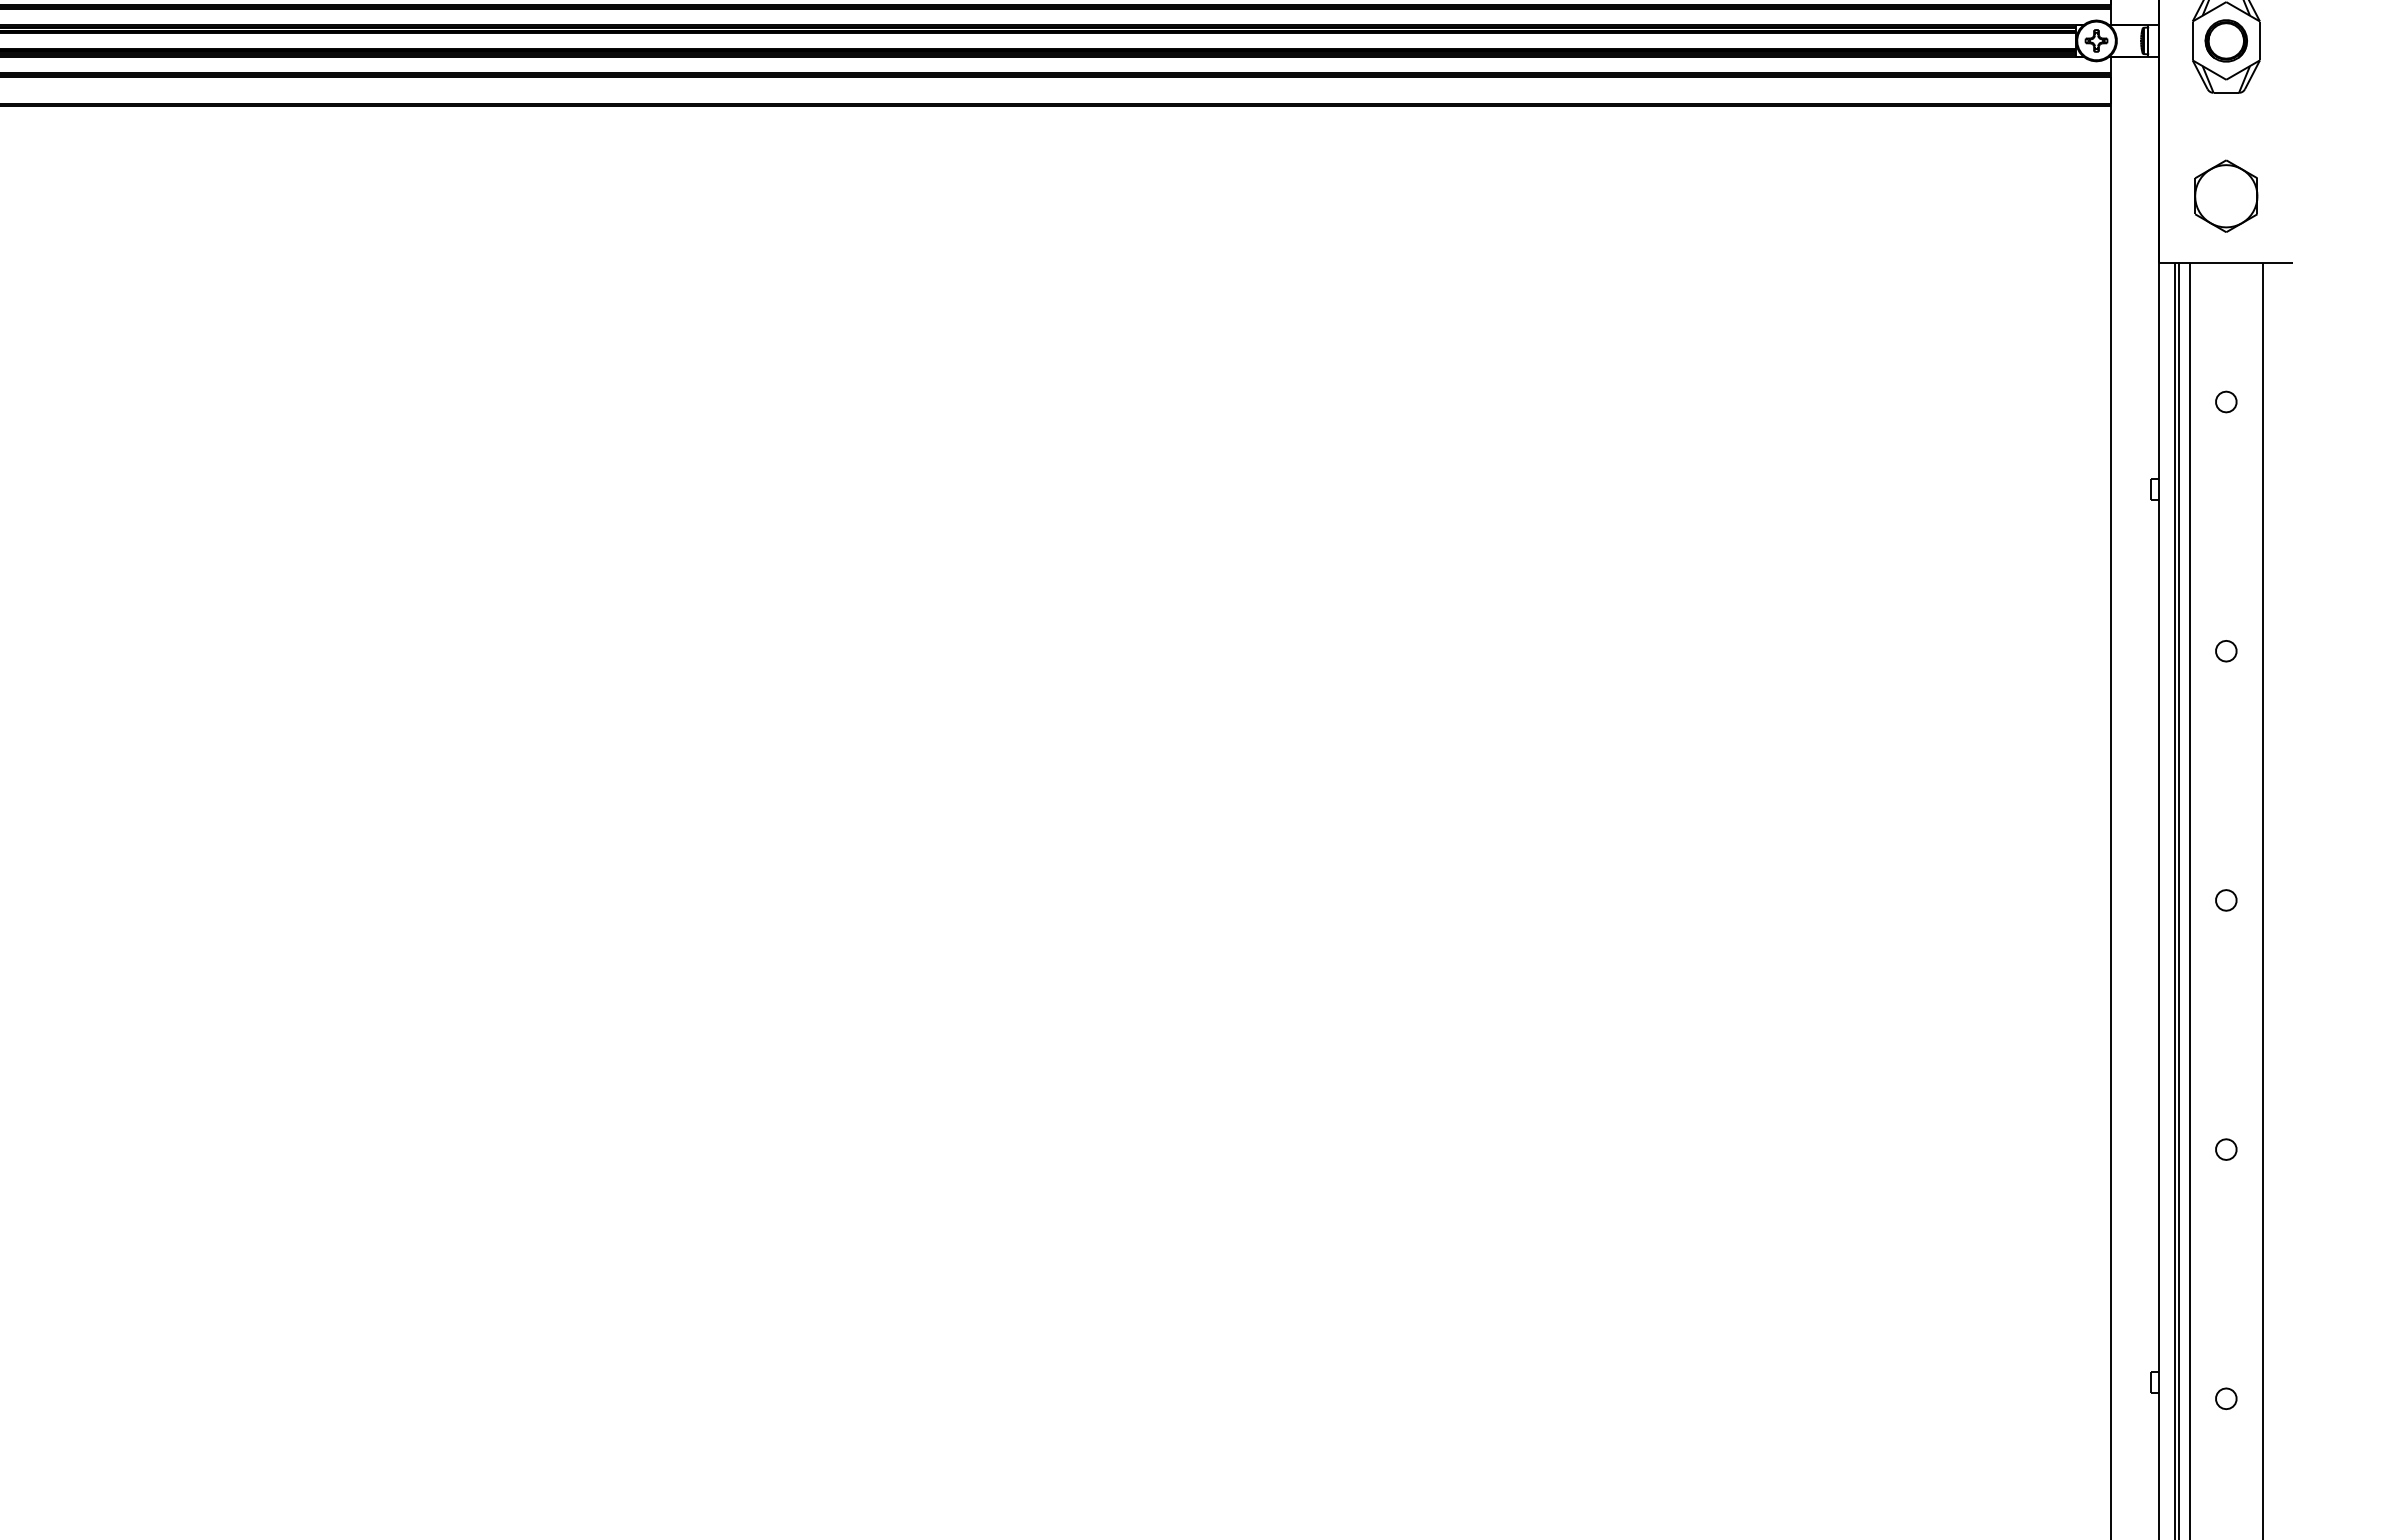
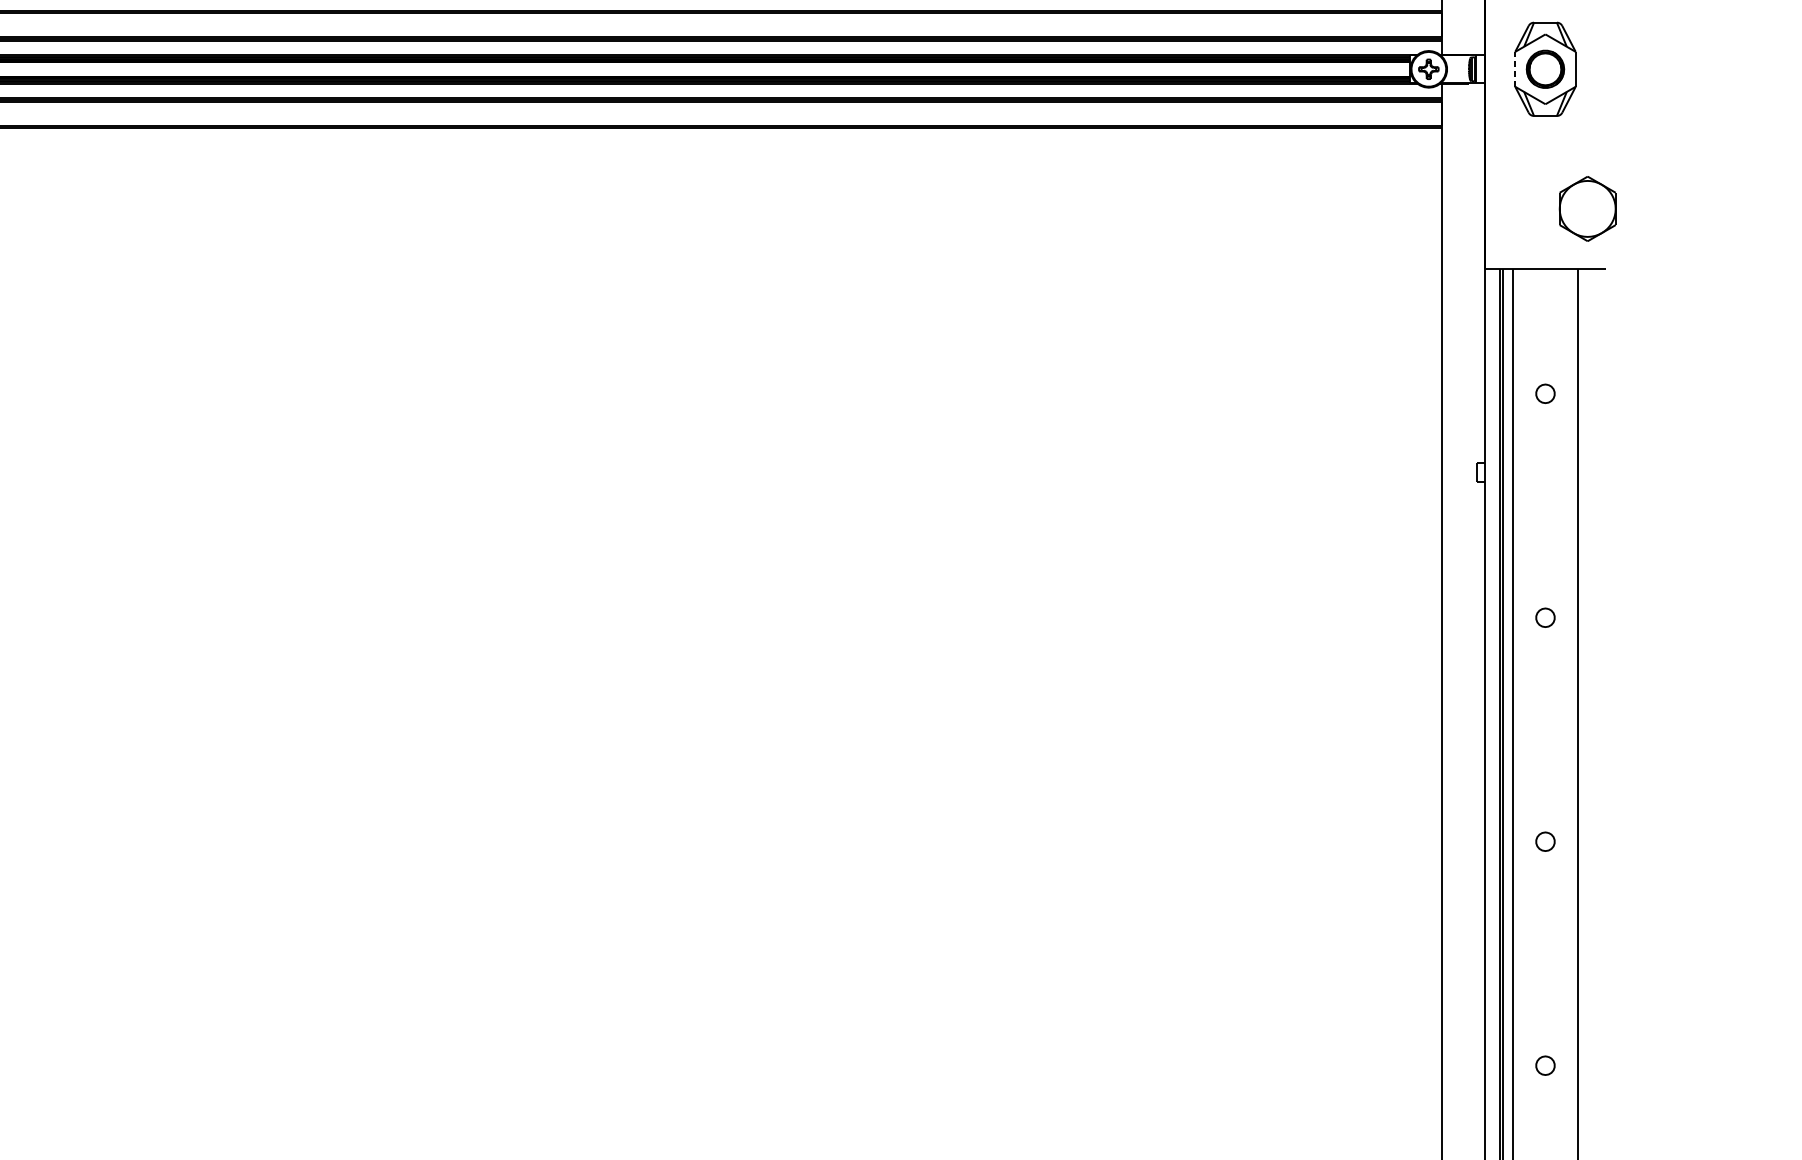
line: (2192, 40) -> (1515, 68), solid -> dashed
part: (2226, 195) -> (1587, 208), moved

